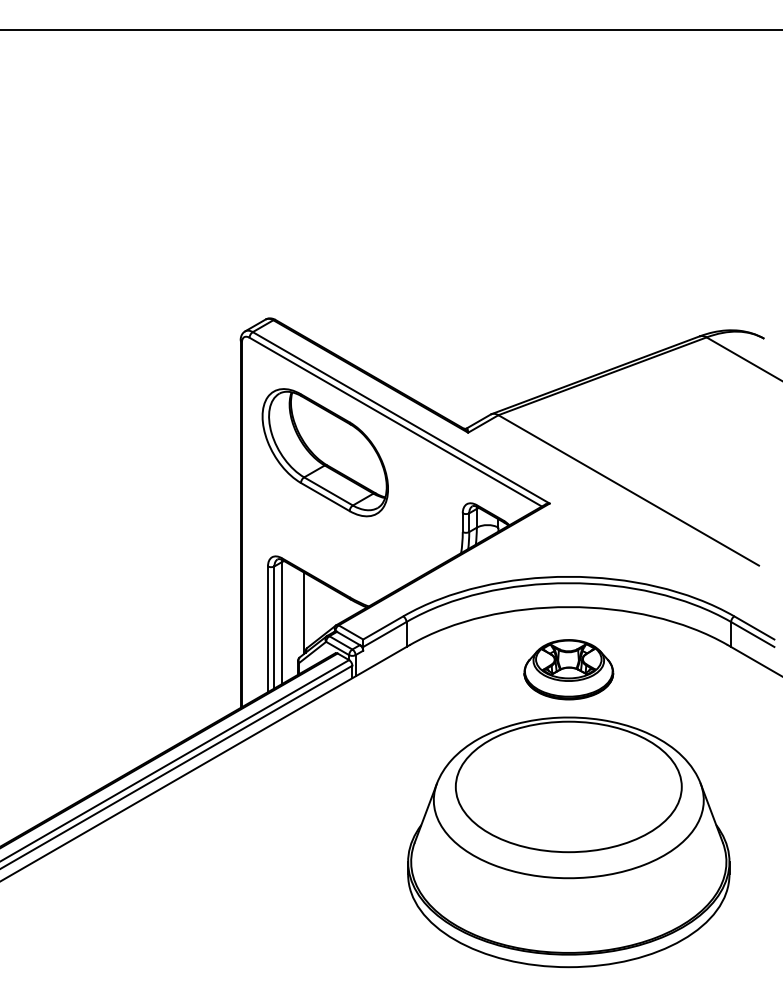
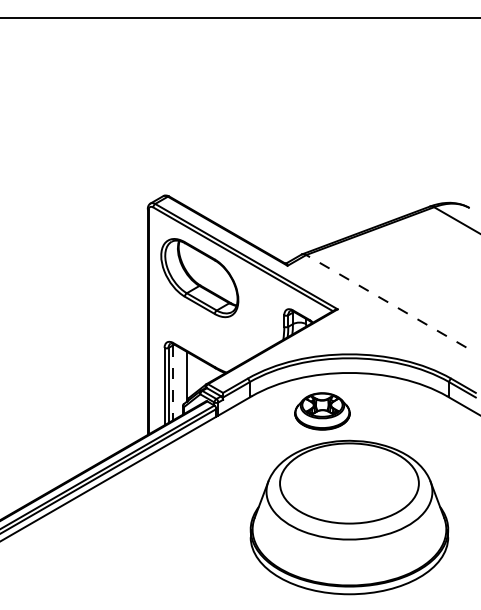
line: (627, 490) -> (385, 301), solid -> dashed
line: (282, 624) -> (173, 383), solid -> dashed
part: (568, 669) -> (322, 411), moved

